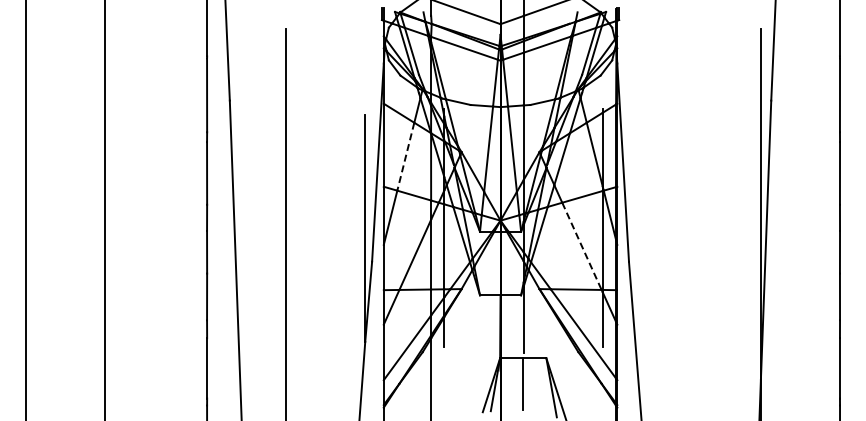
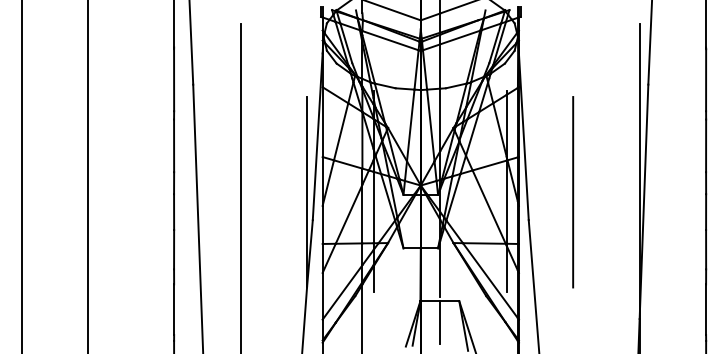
line: (405, 157) -> (340, 132), dashed -> solid
line: (681, 228) -> (572, 192), added
line: (581, 246) -> (488, 207), dashed -> solid

